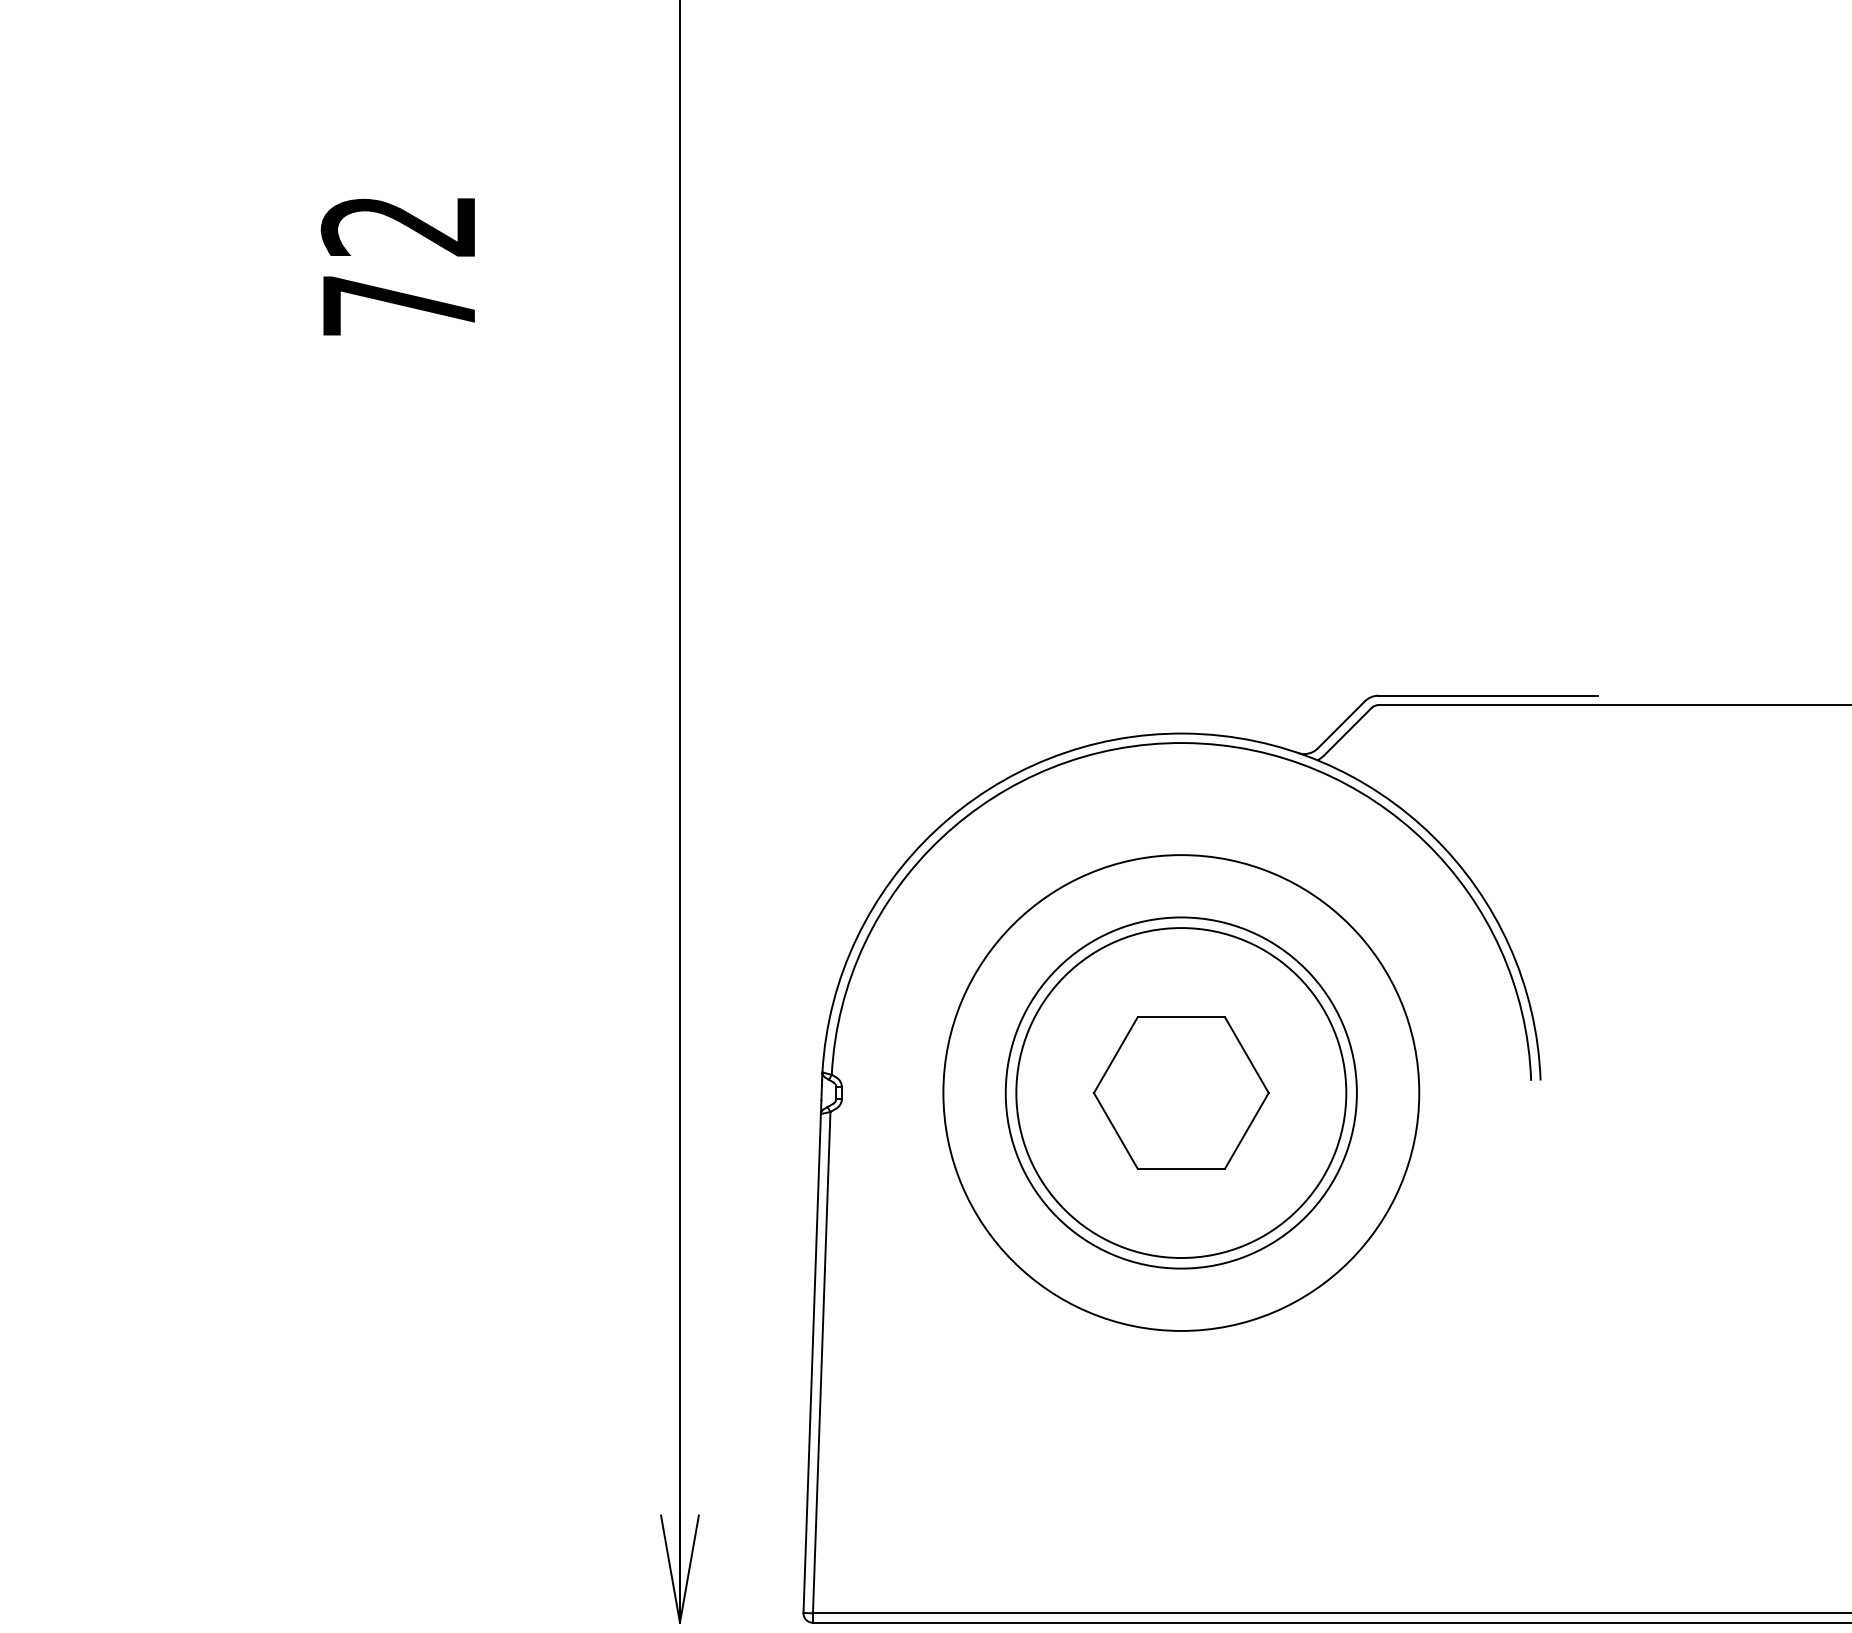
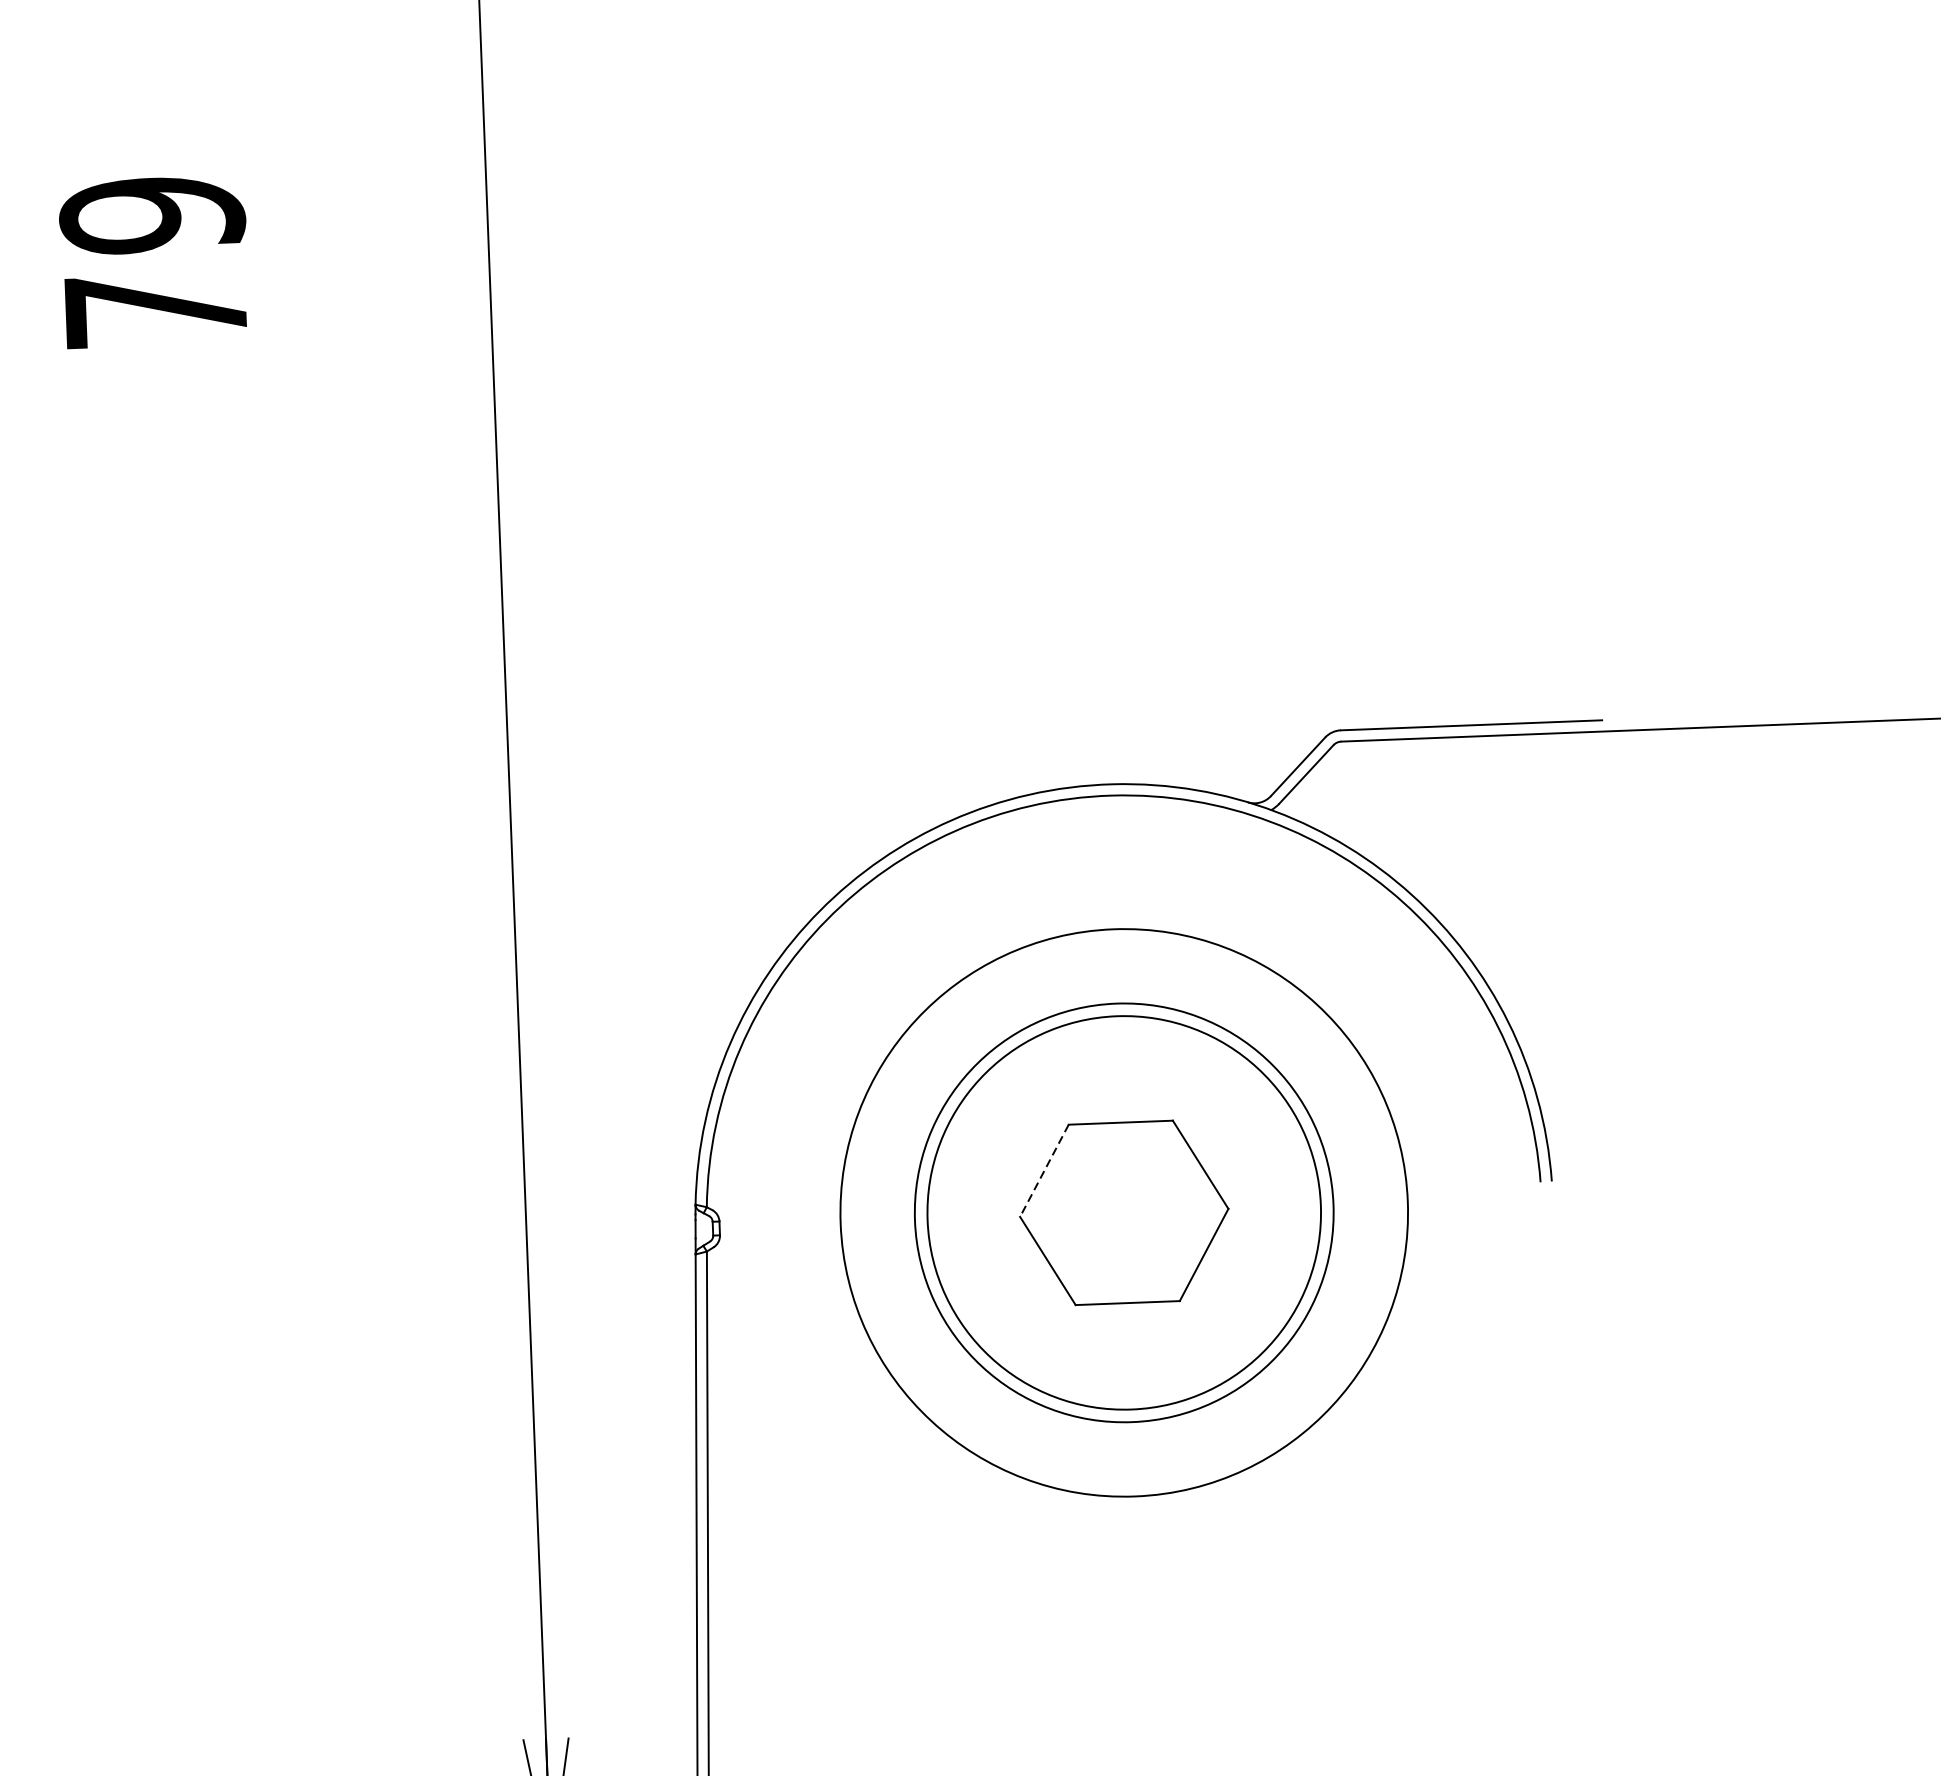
text: (398, 225) -> (151, 214), 72 -> 79
line: (1115, 1055) -> (1044, 1171), solid -> dashed

